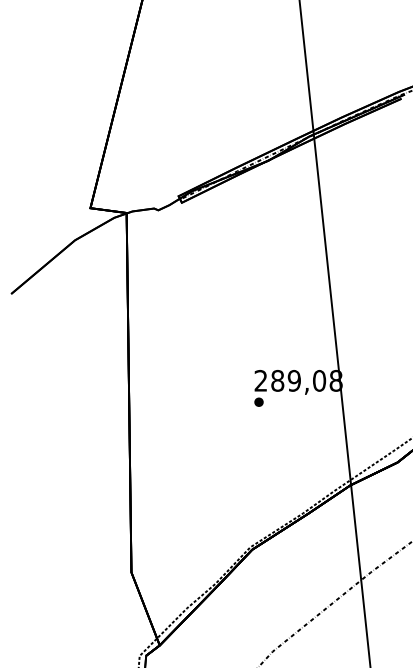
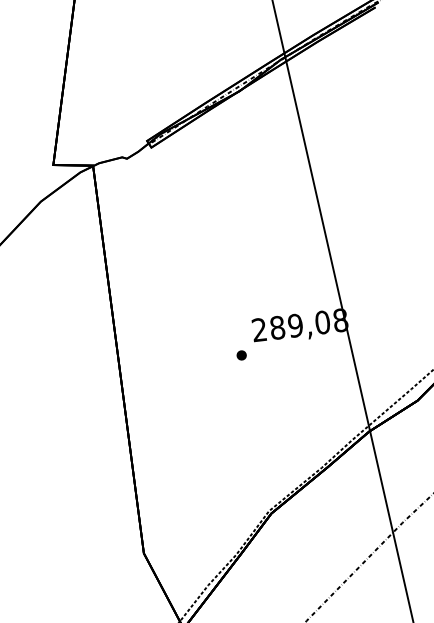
part: (258, 401) -> (241, 354), moved

